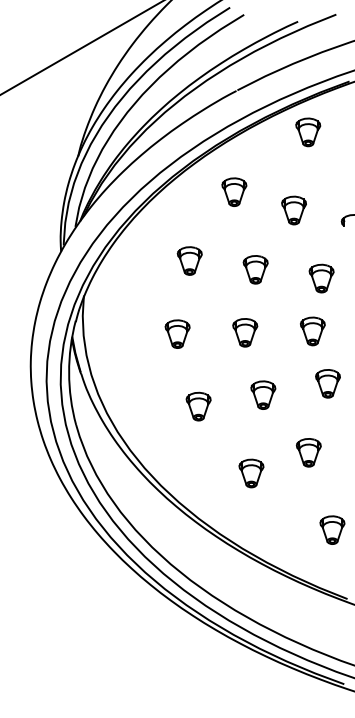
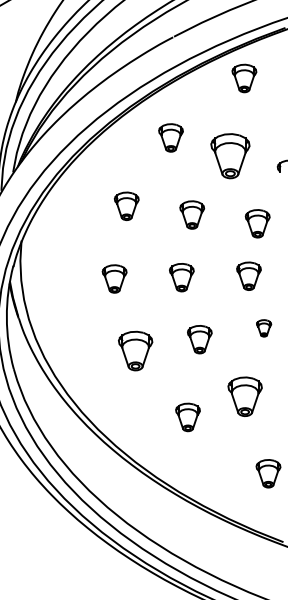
part: (293, 210) -> (229, 156), size x1.6
part: (327, 383) -> (263, 327), size x0.6
part: (198, 406) -> (135, 350), size x1.4
part: (308, 452) -> (244, 396), size x1.4

